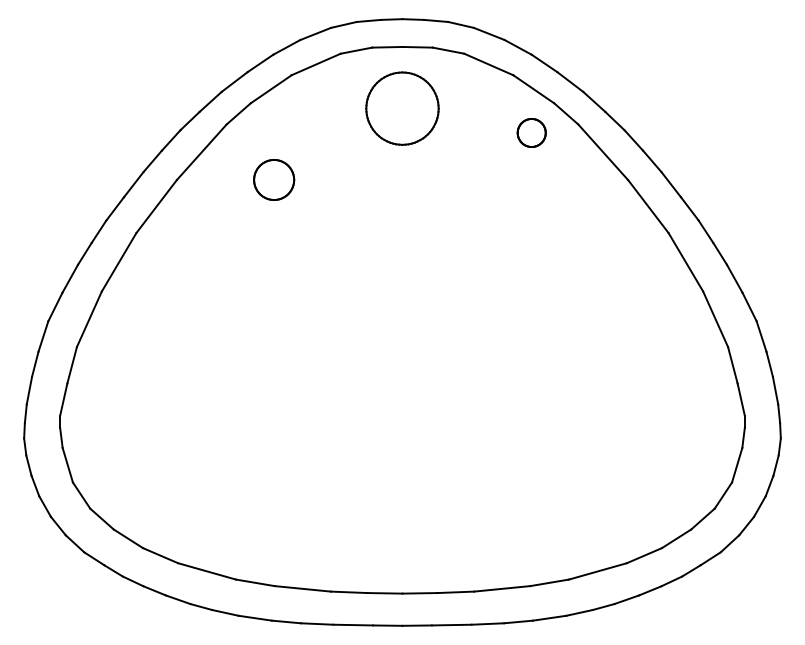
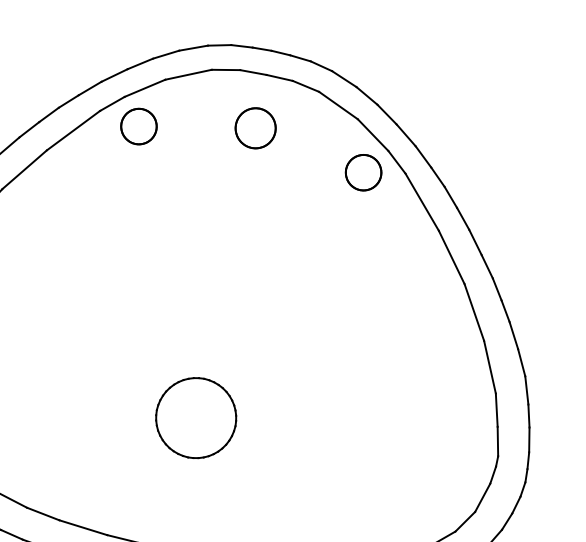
part: (402, 107) -> (255, 127), size x0.62
part: (531, 132) -> (363, 172), size x1.43
part: (274, 179) -> (139, 126), moved
part: (402, 441) -> (196, 417), added

